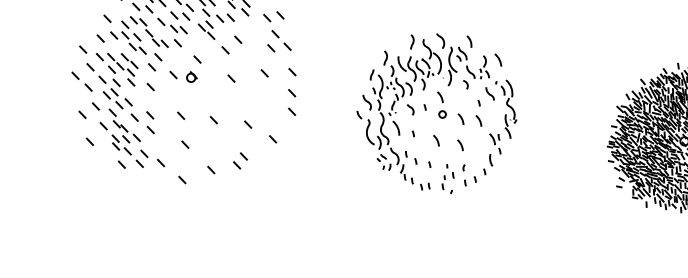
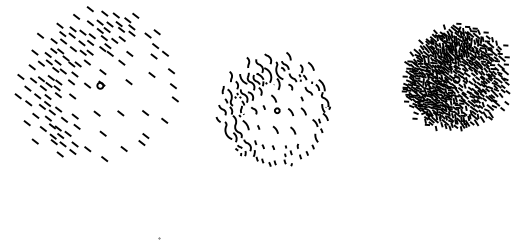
part: (436, 111) -> (272, 109), moved

